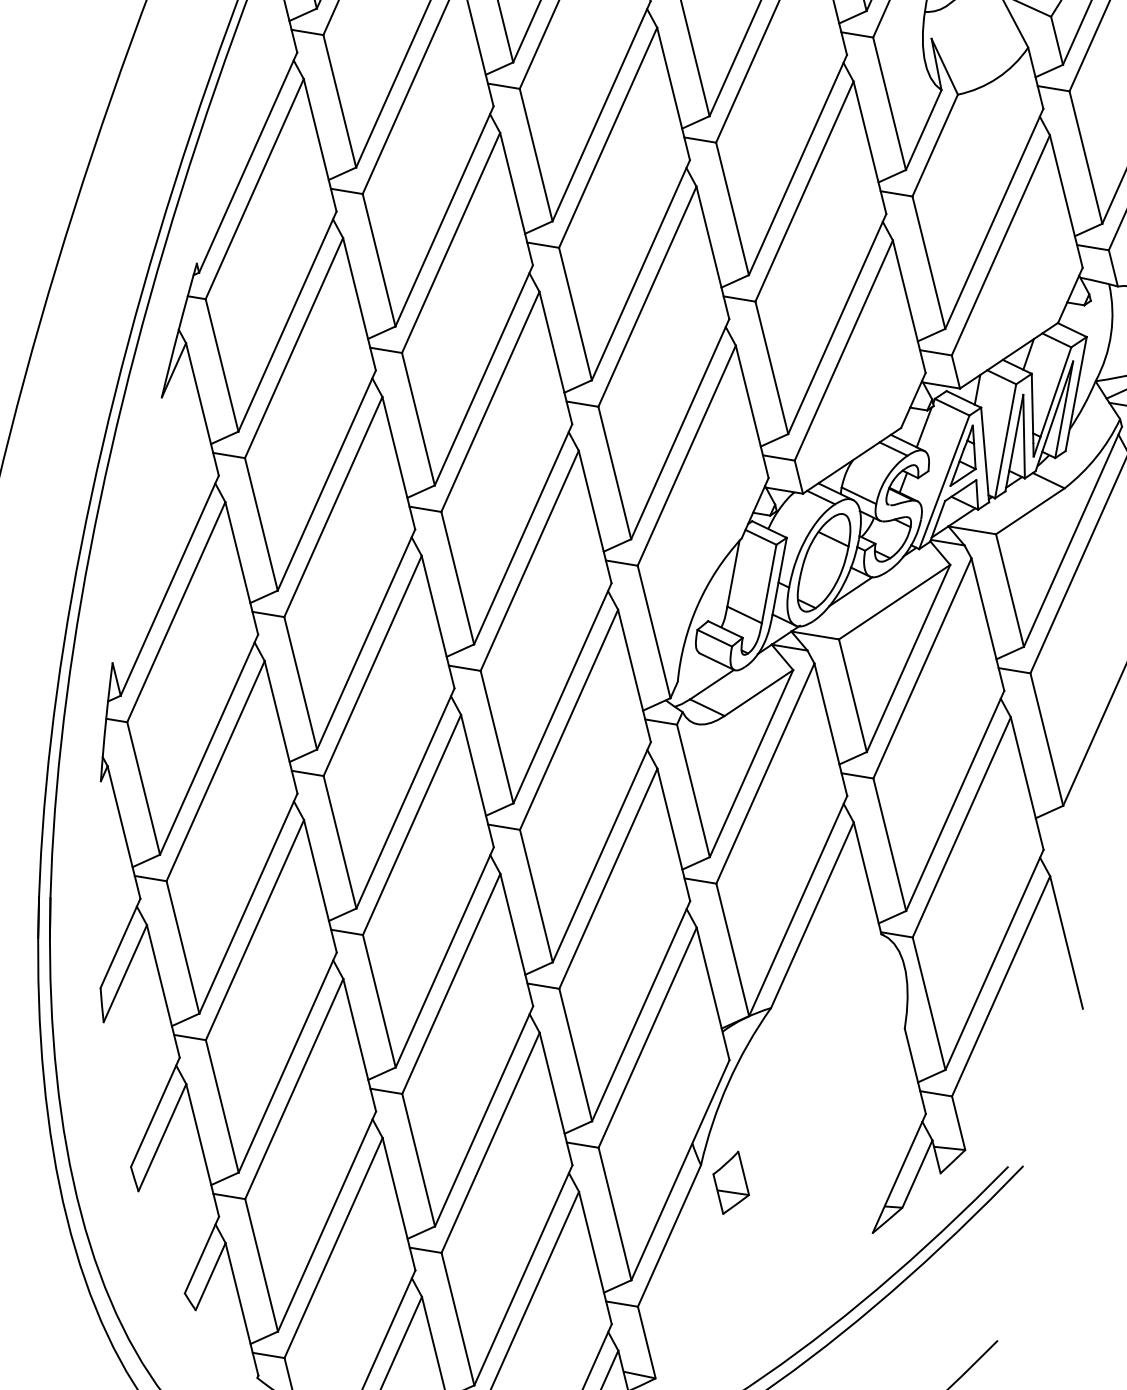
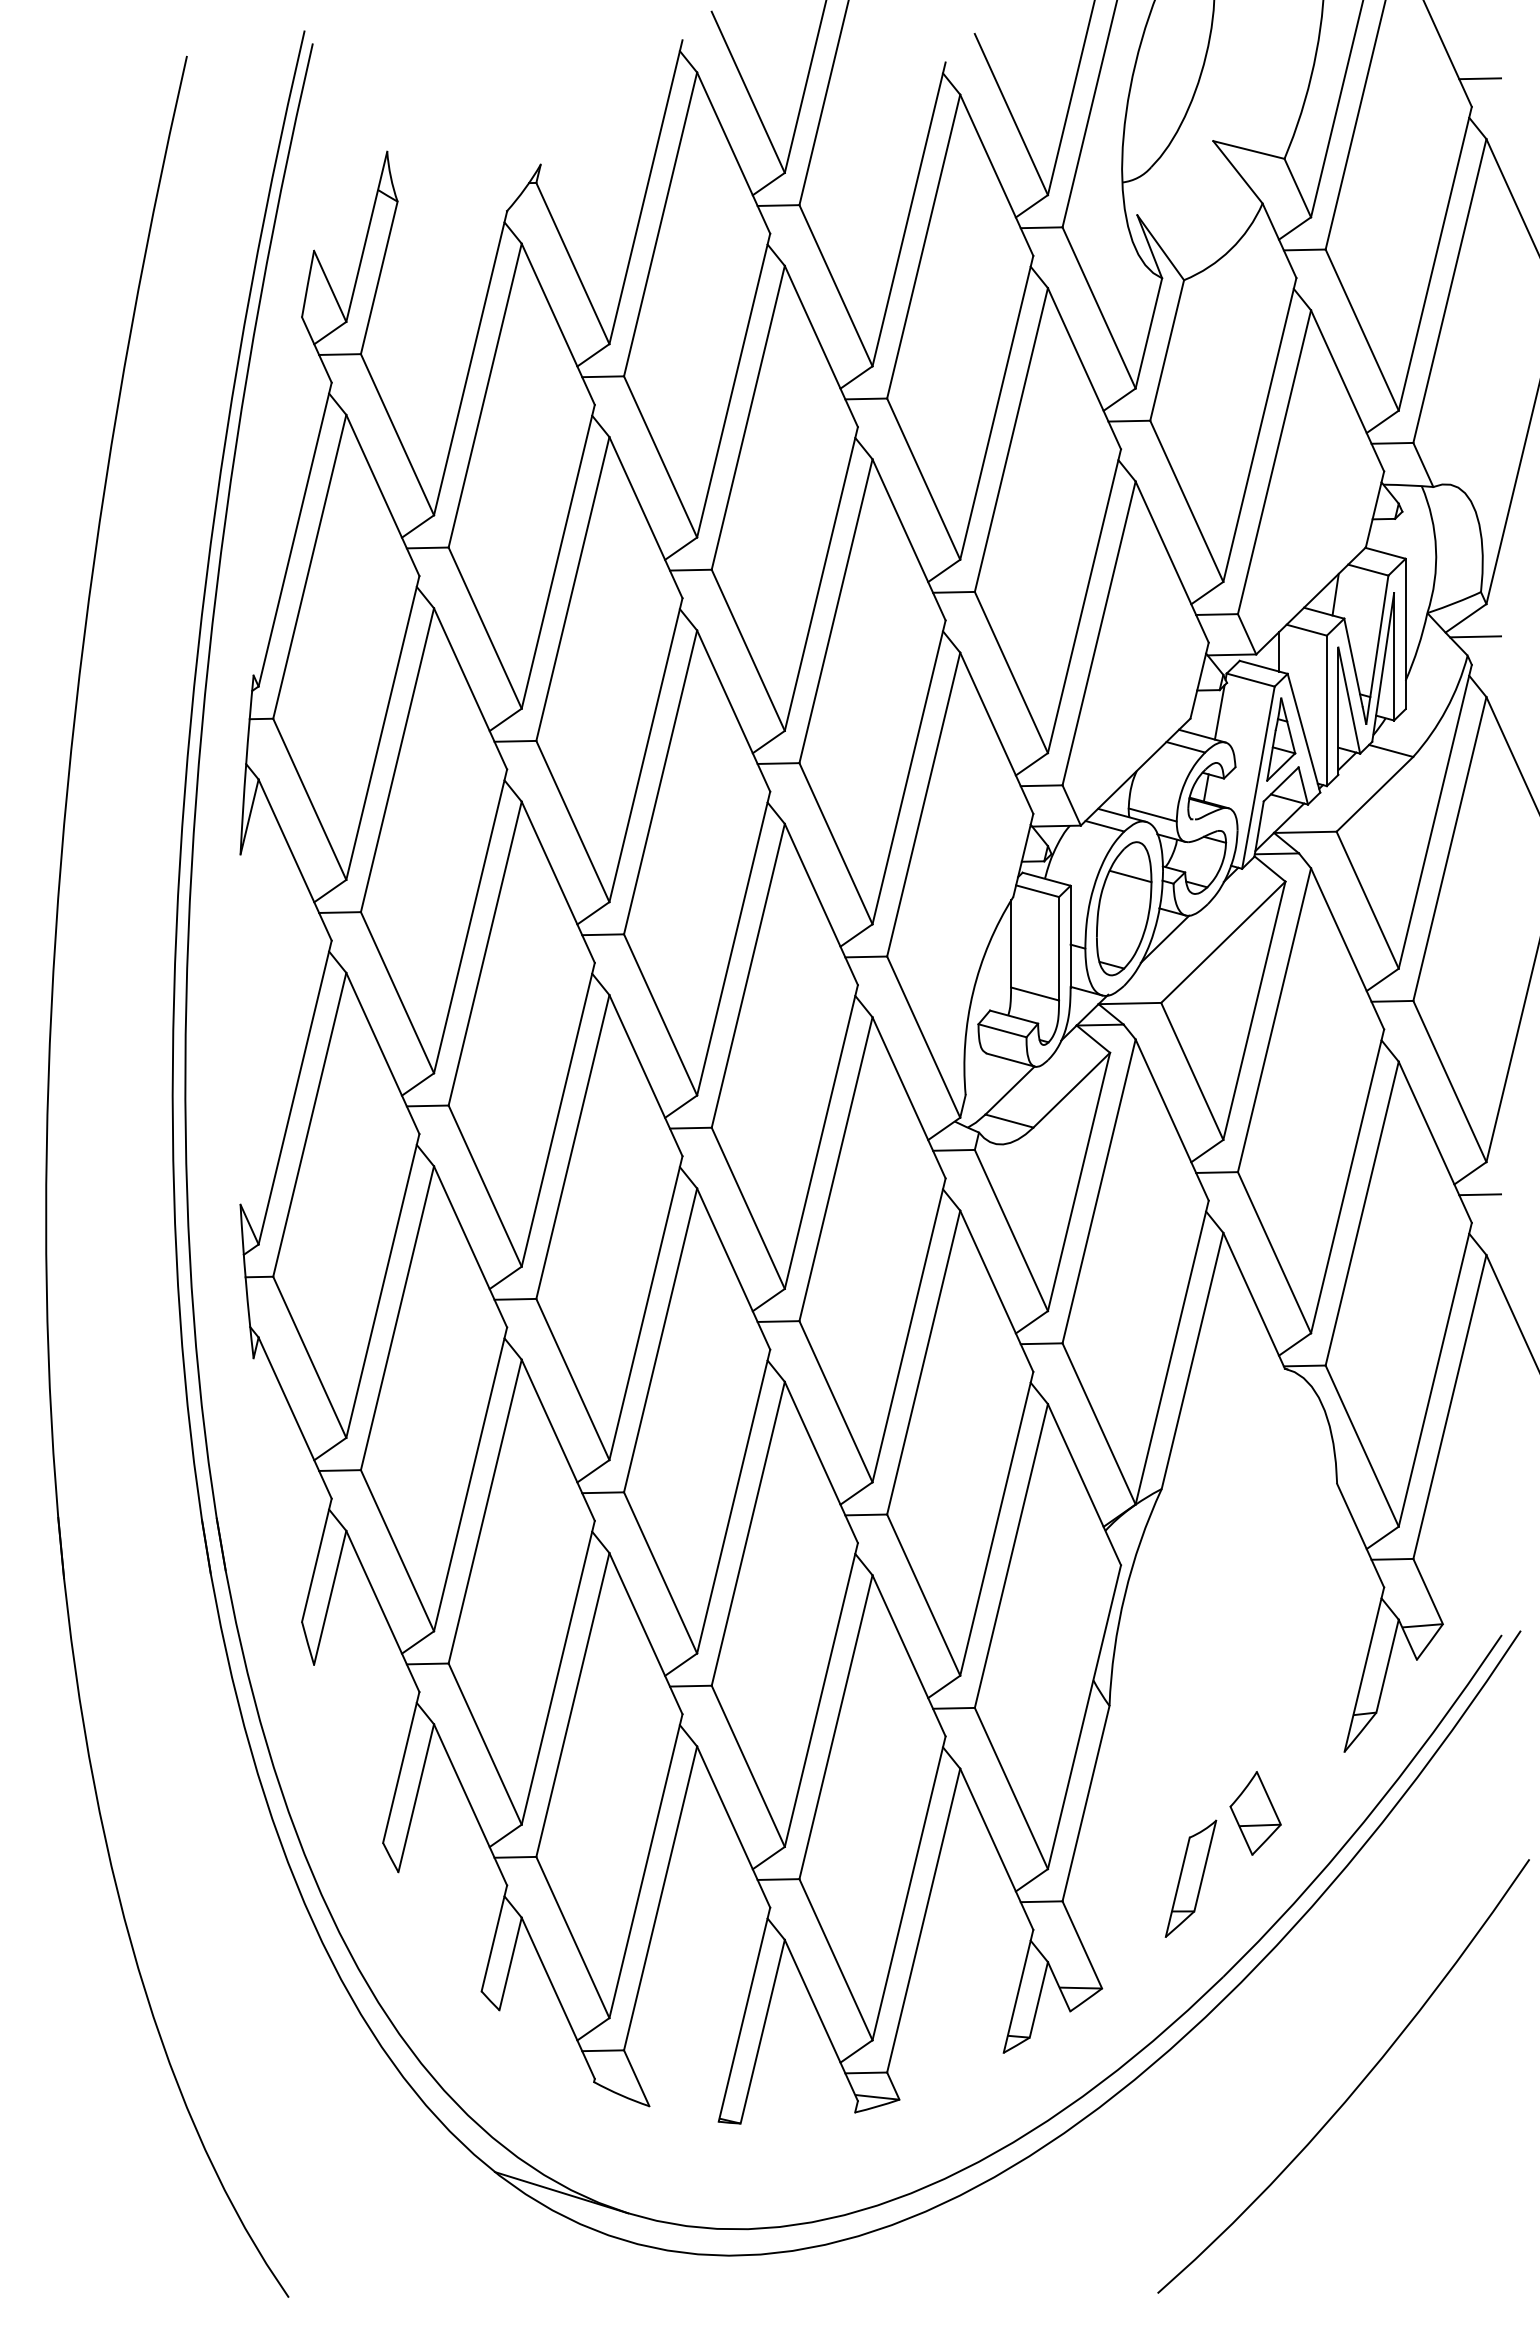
line: (1054, 829) -> (1480, 1194), added
part: (731, 1183) -> (1255, 1813), moved
part: (738, 1307) -> (1190, 1878), added

